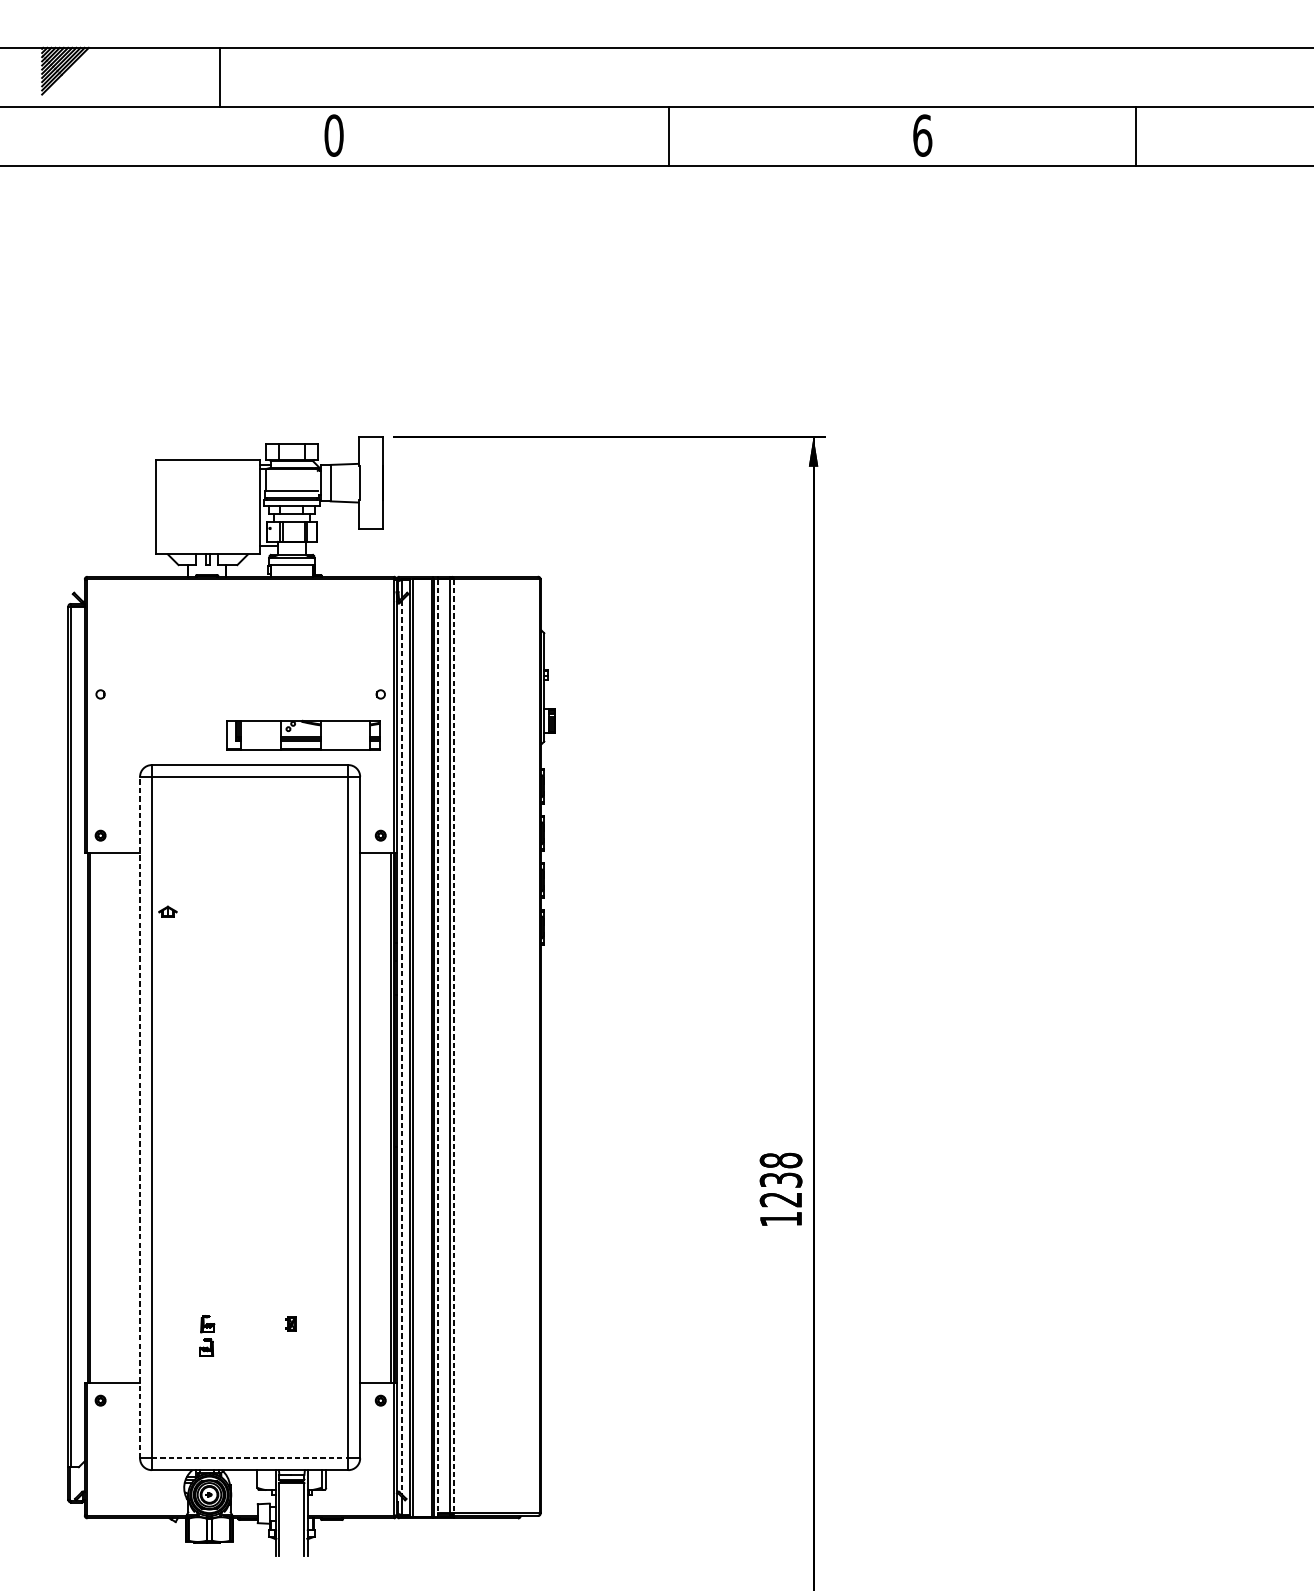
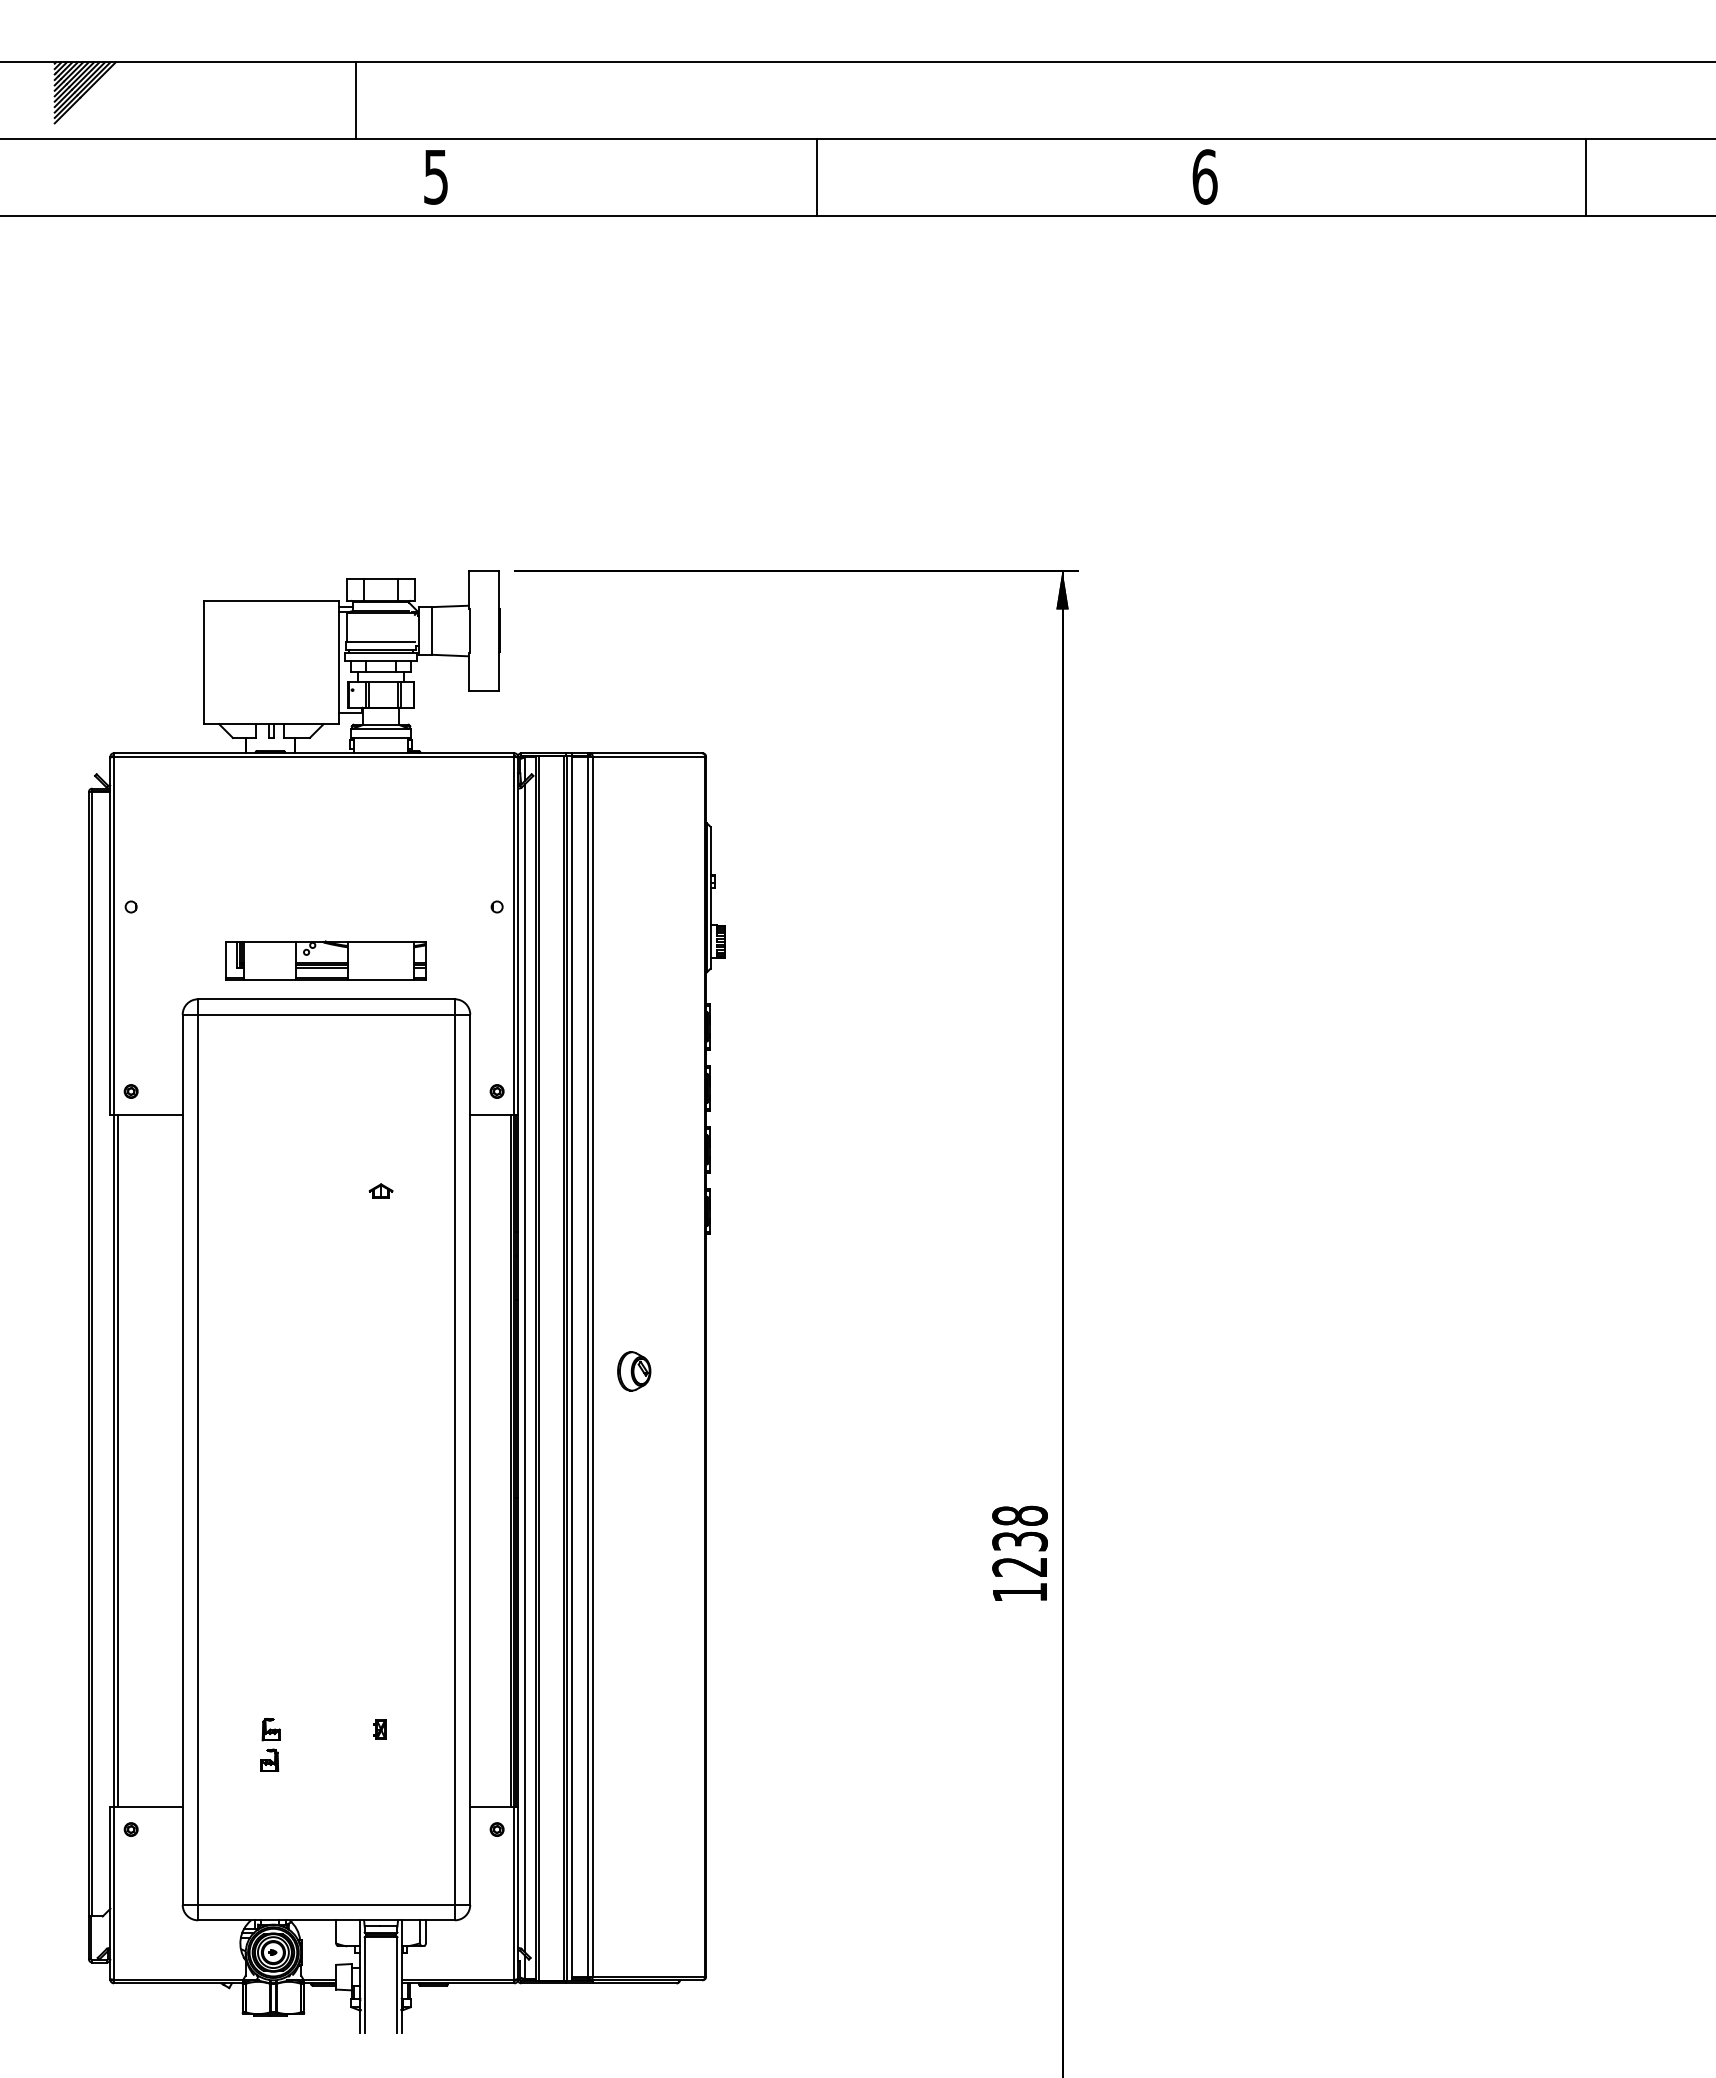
line: (219, 77) -> (355, 100), moved
text: (333, 135) -> (435, 176), 0 -> 5
line: (669, 136) -> (817, 177), moved
line: (1135, 136) -> (1585, 177), moved
part: (302, 735) -> (325, 960), moved
part: (168, 911) -> (381, 1190), moved
line: (437, 1046) -> (571, 1366), dashed -> solid
line: (453, 1046) -> (592, 1366), dashed -> solid
line: (401, 1047) -> (524, 1368), dashed -> solid
part: (485, 1050) -> (634, 1371), added
line: (139, 1117) -> (182, 1459), dashed -> solid
line: (250, 1458) -> (326, 1904), dashed -> solid

